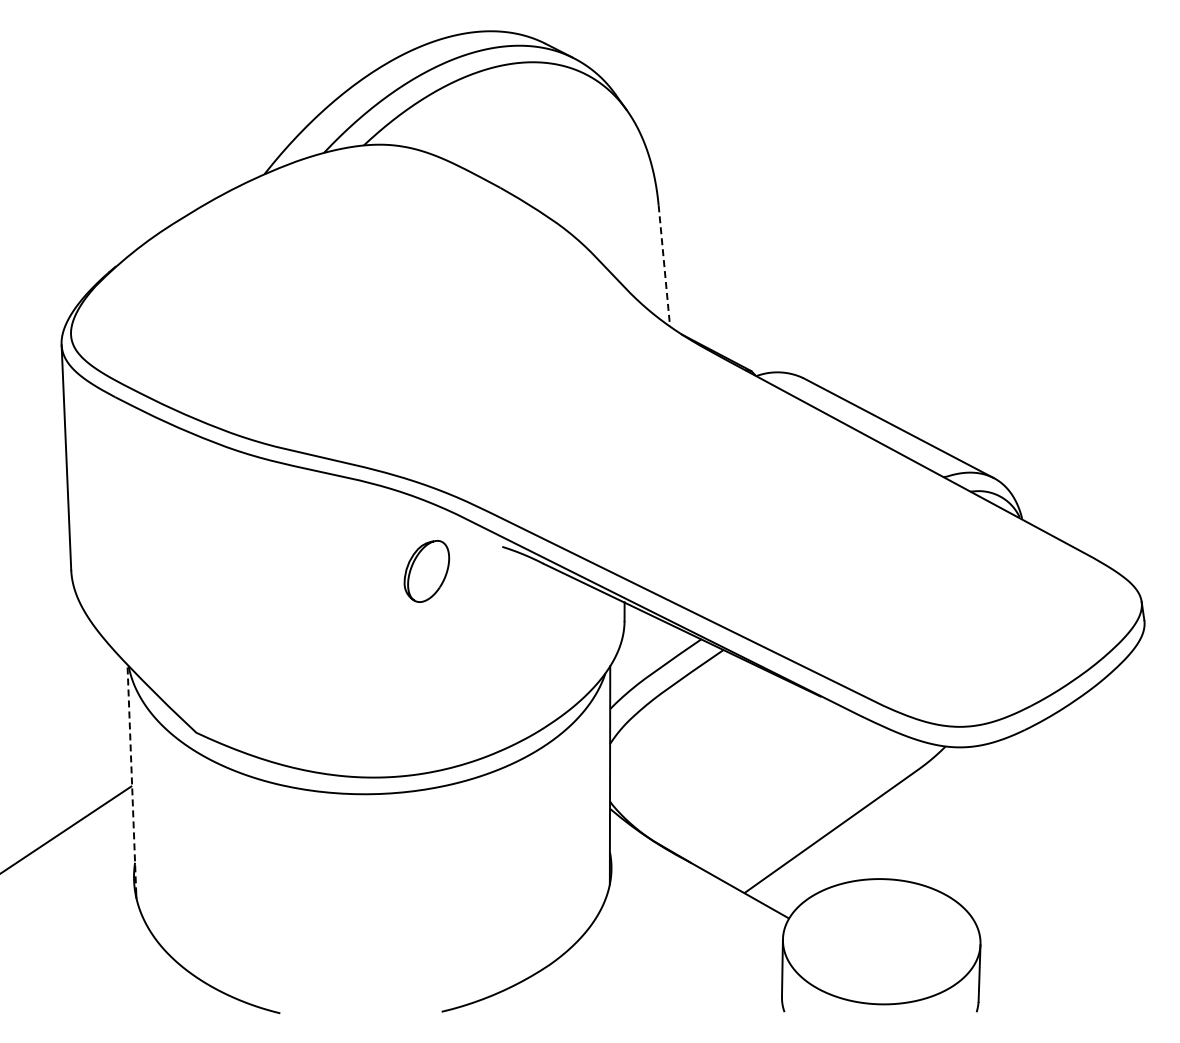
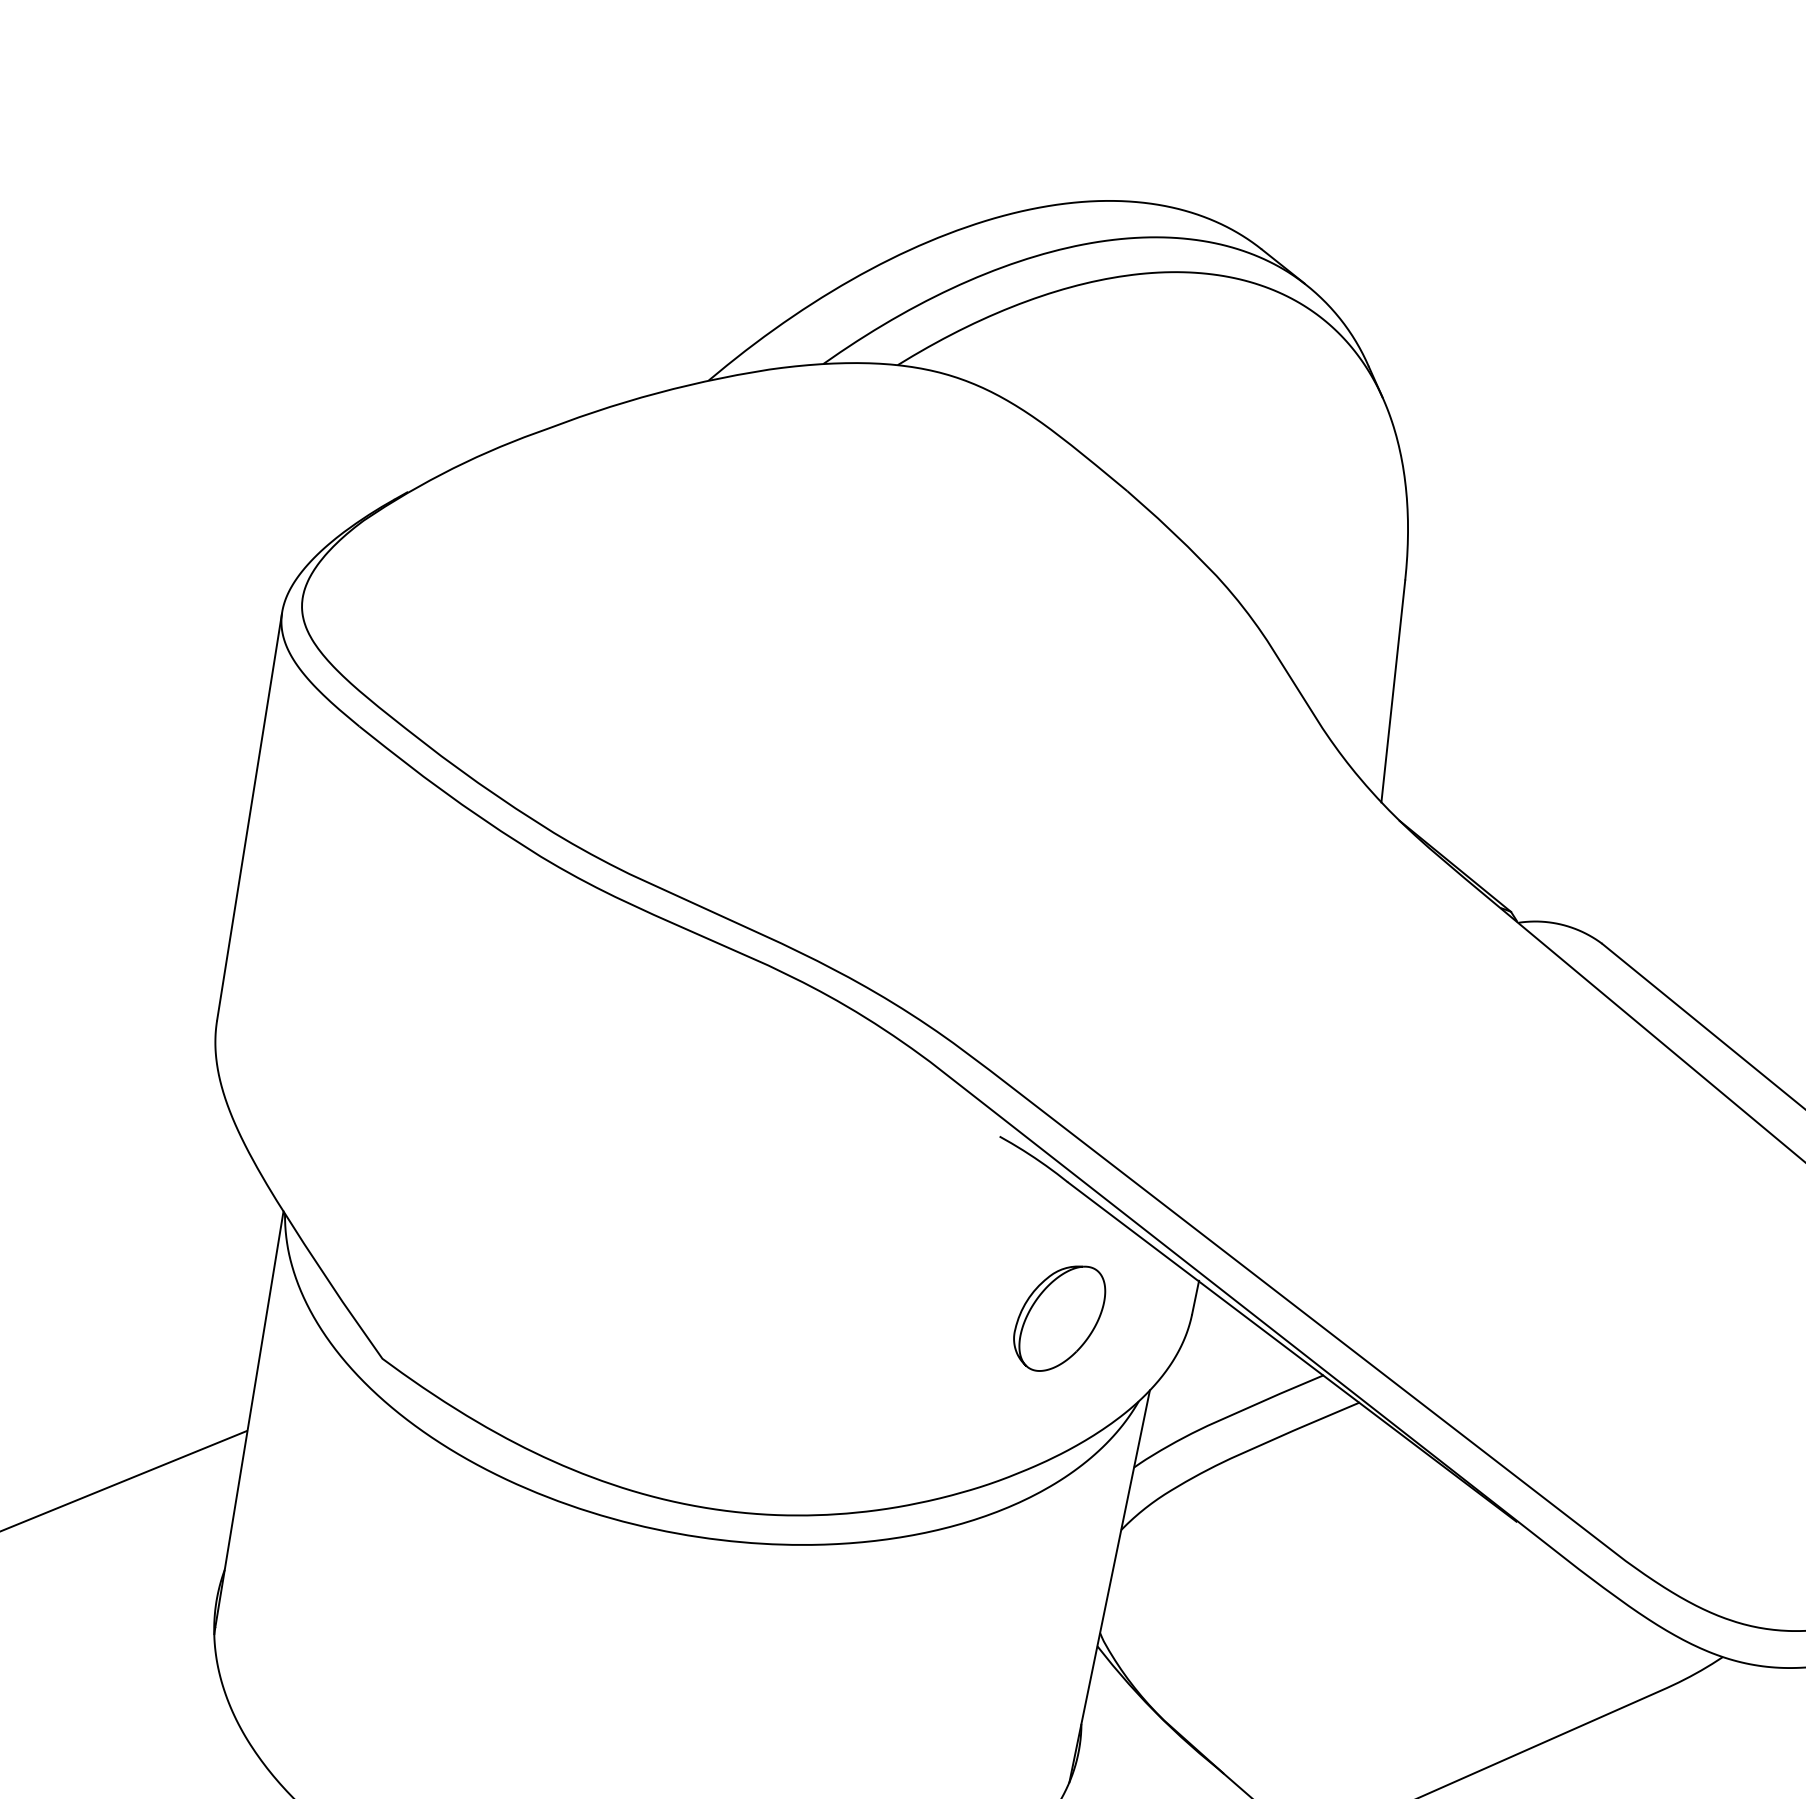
line: (664, 265) -> (1393, 690), dashed -> solid
part: (426, 571) -> (1058, 1318), moved
line: (131, 779) -> (248, 1418), dashed -> solid

